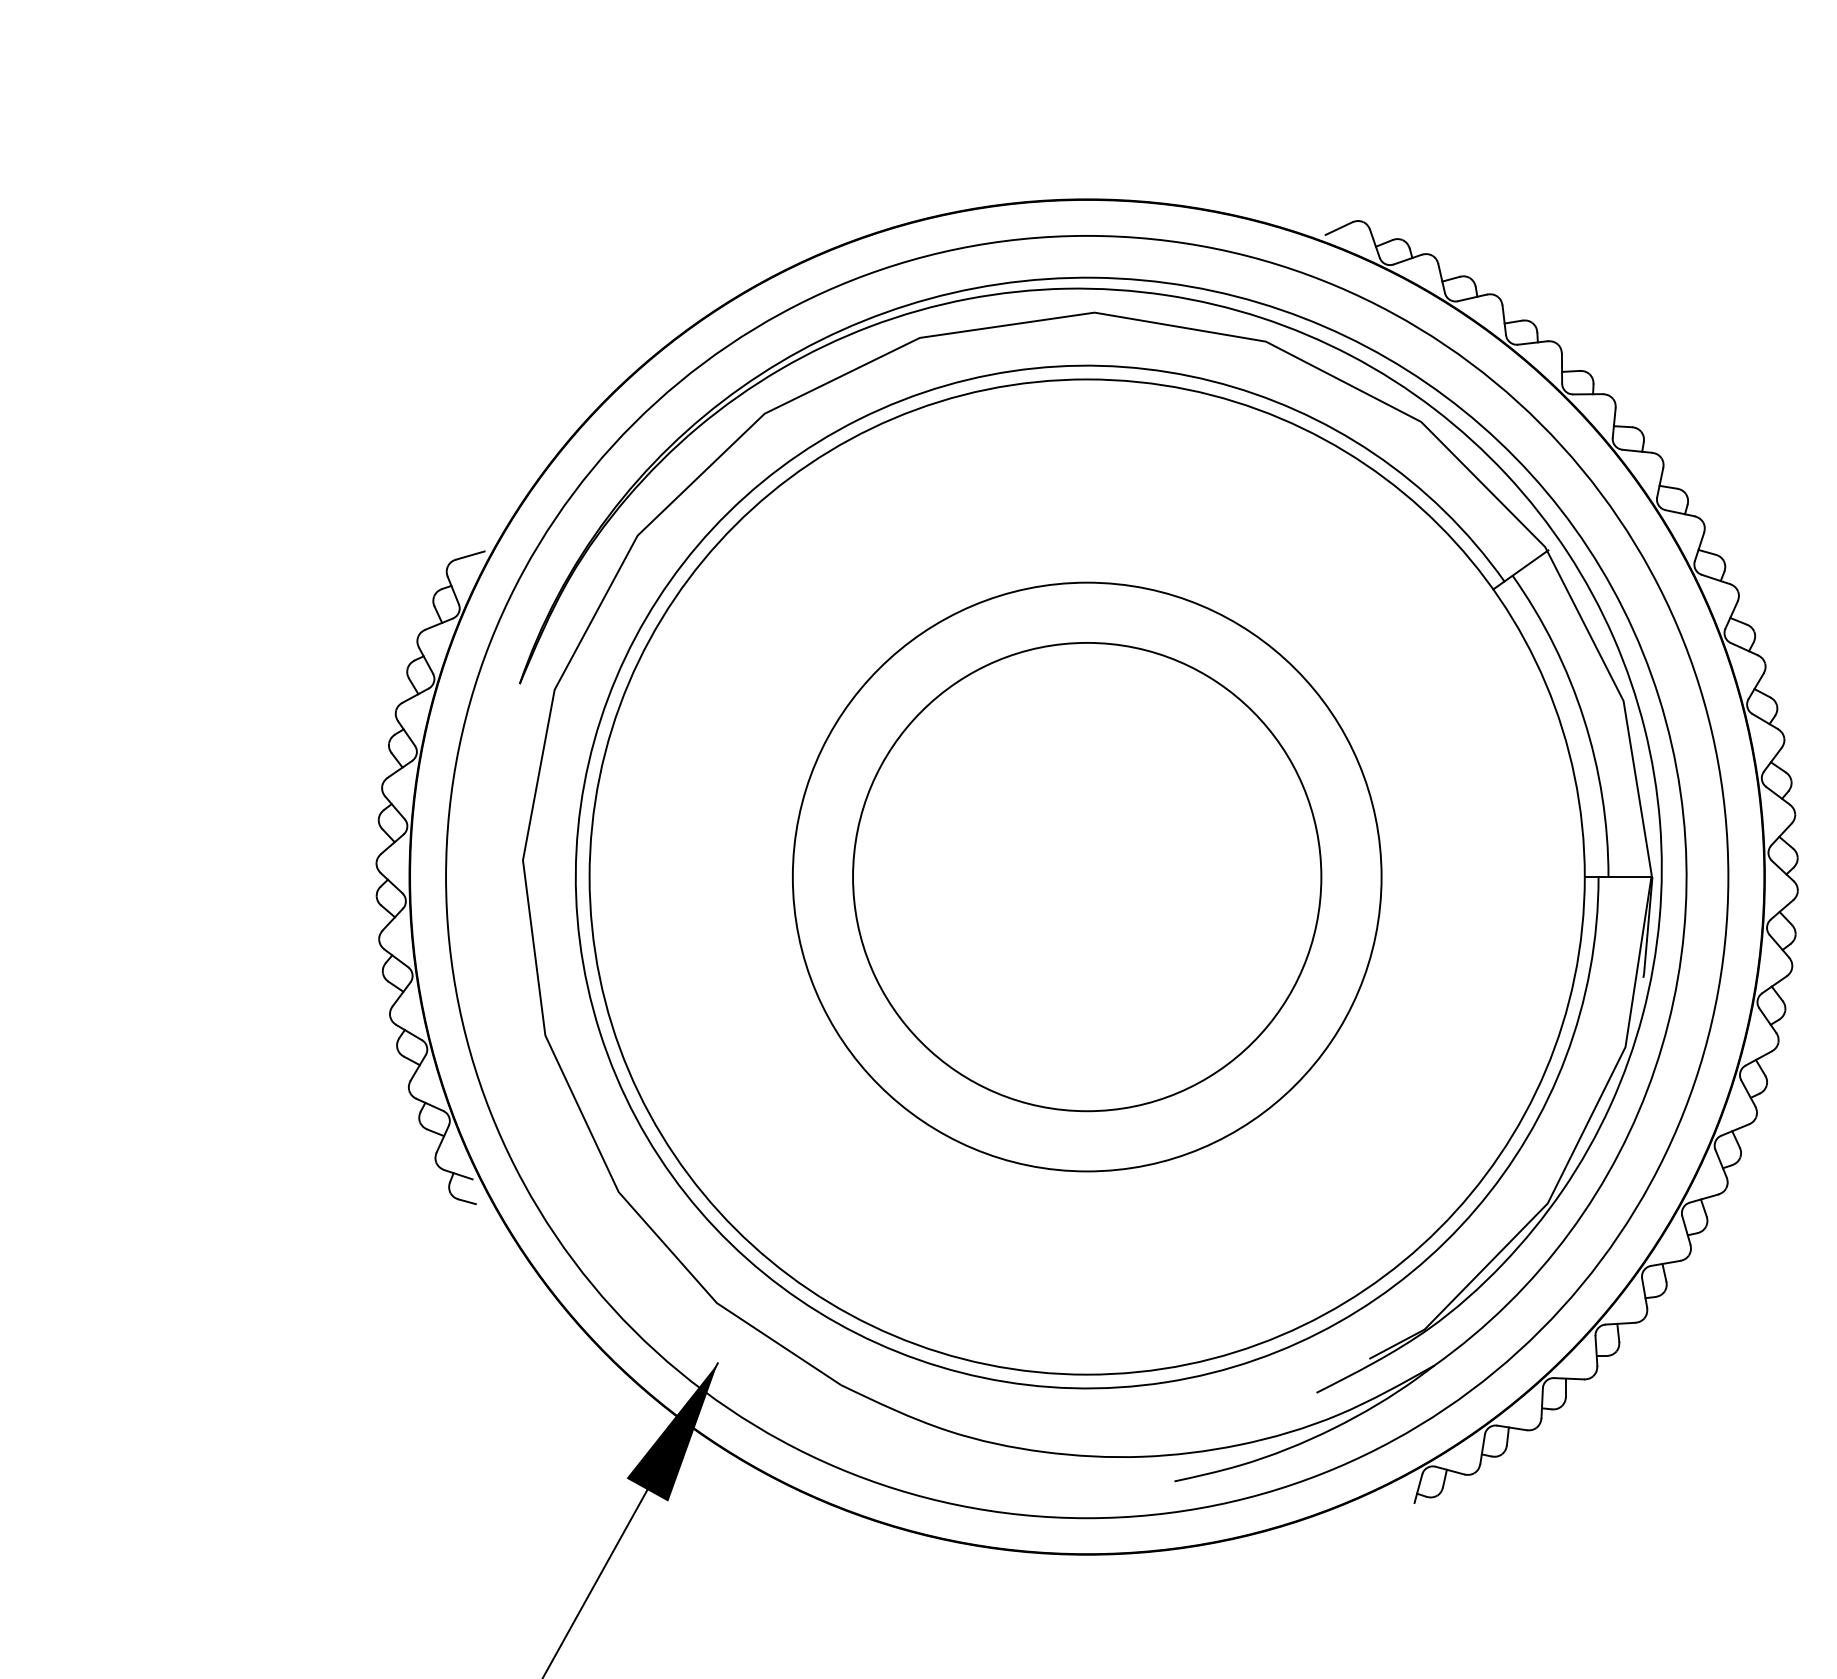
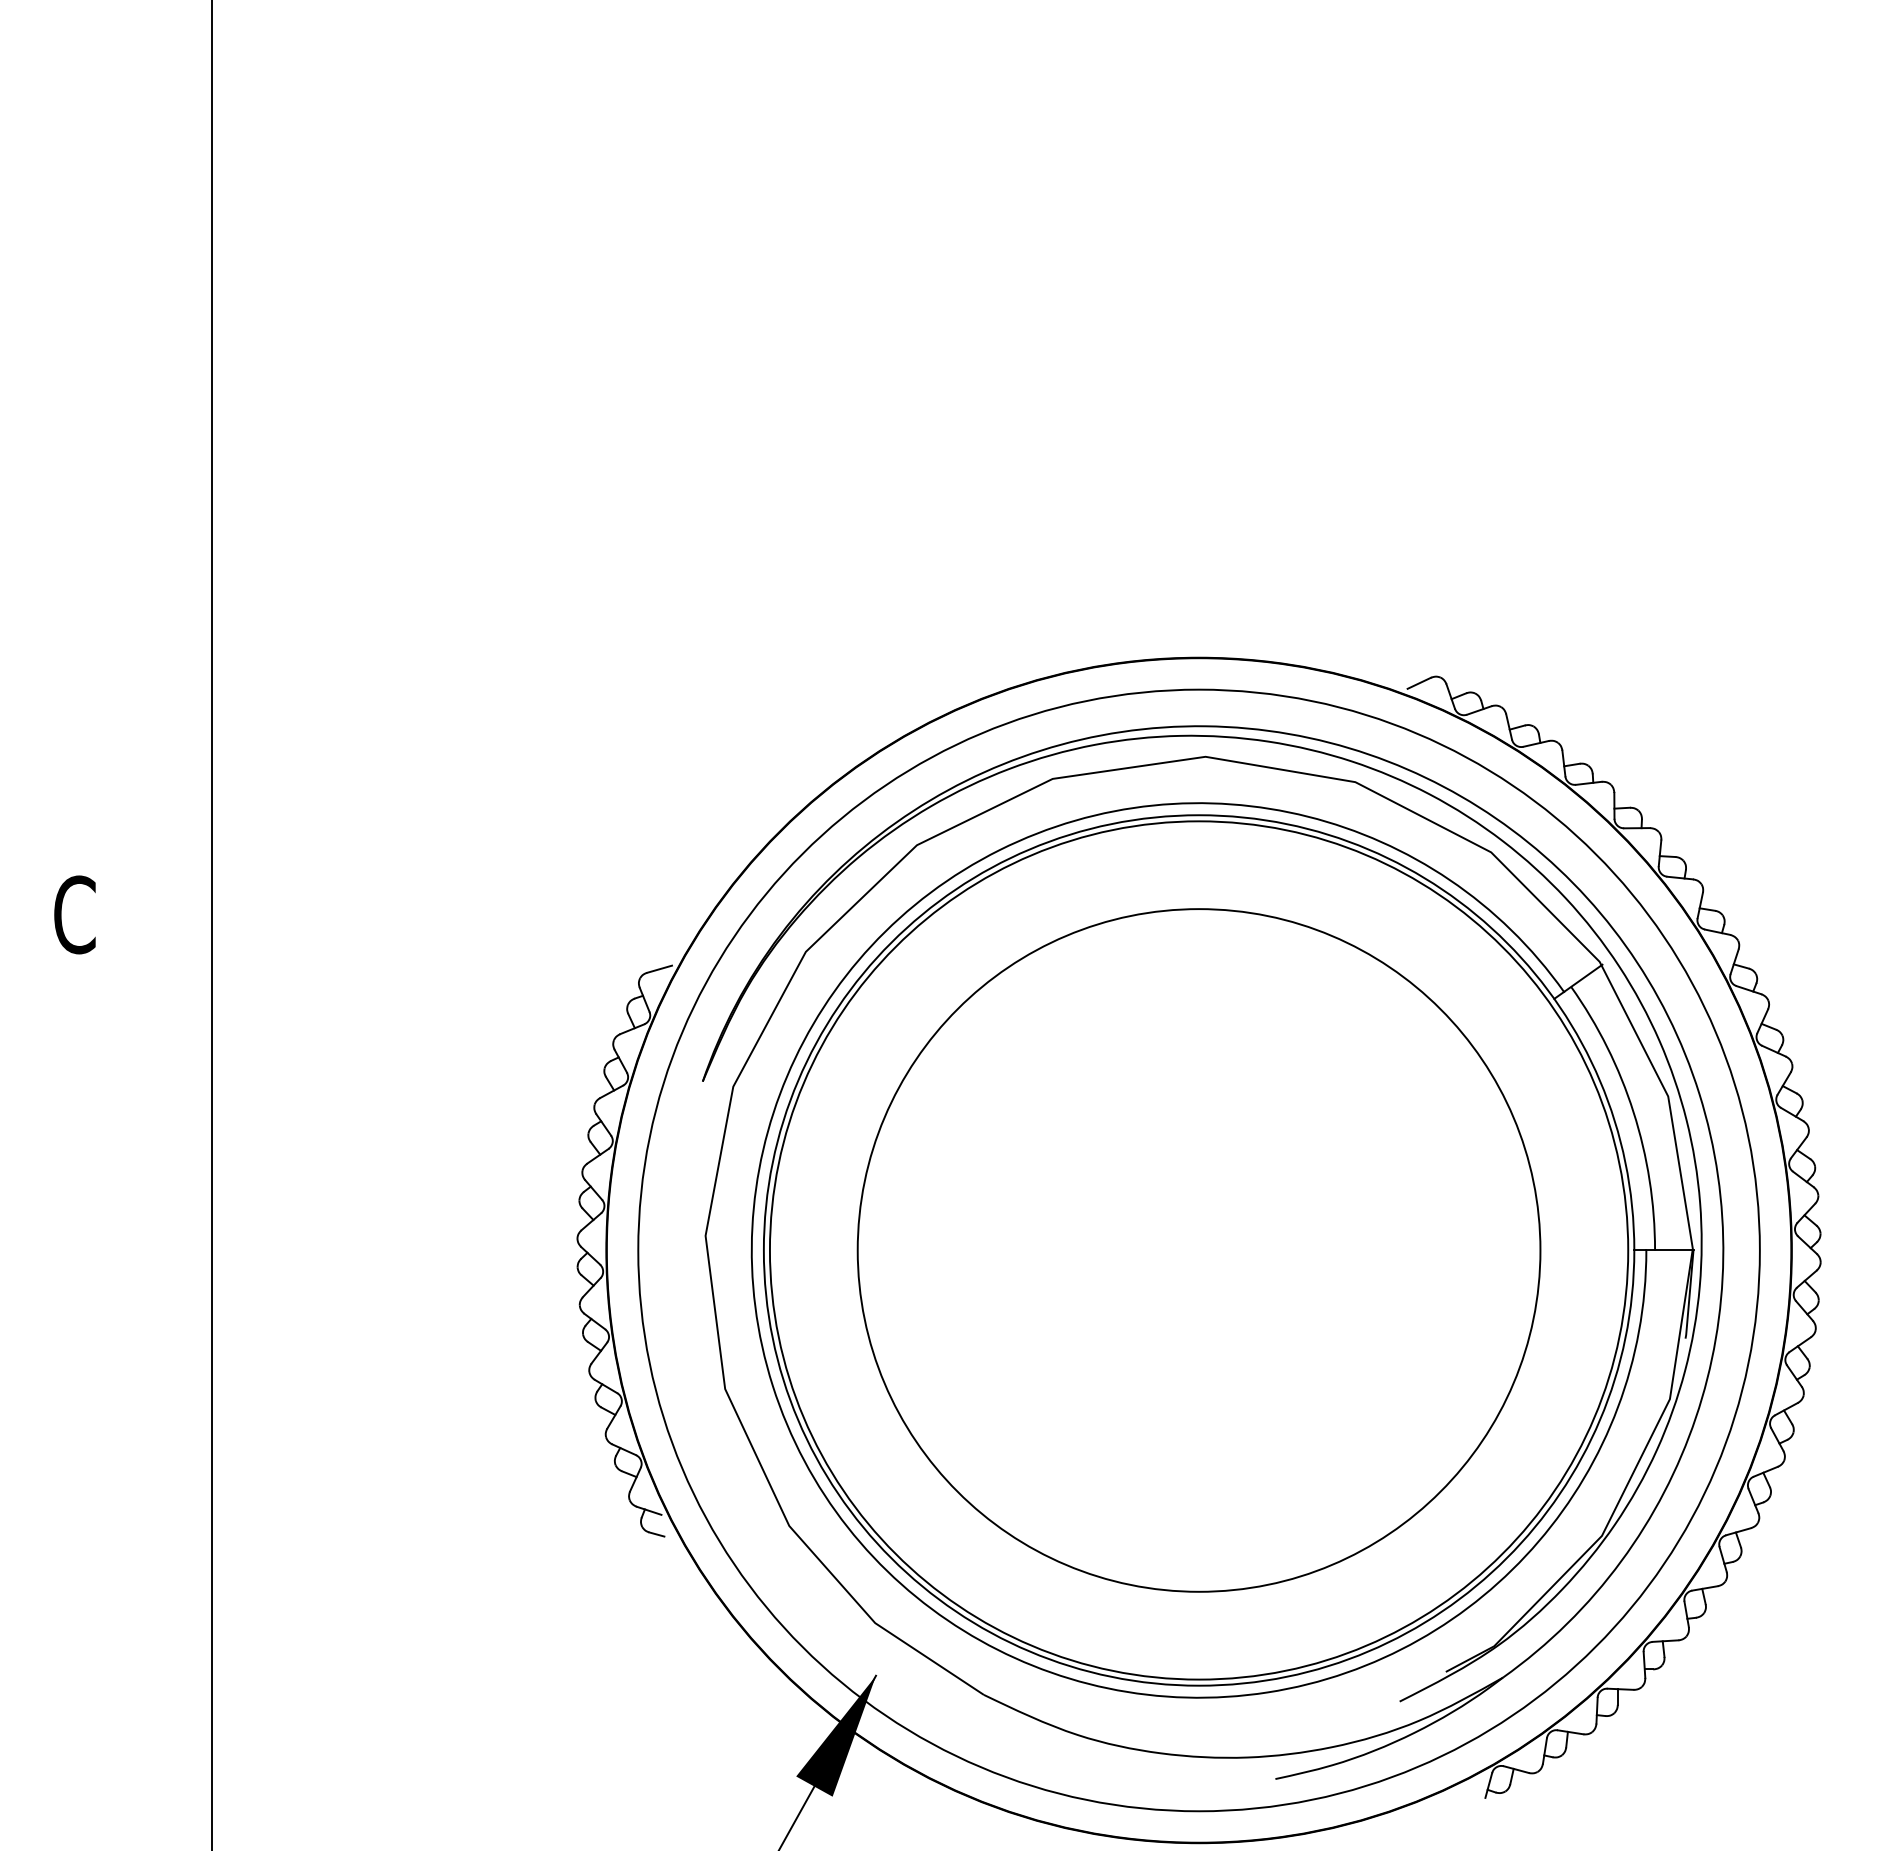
circle: (1086, 877) -> (1198, 1250), size x1.67
circle: (1086, 877) -> (1198, 1250), size x1.67

